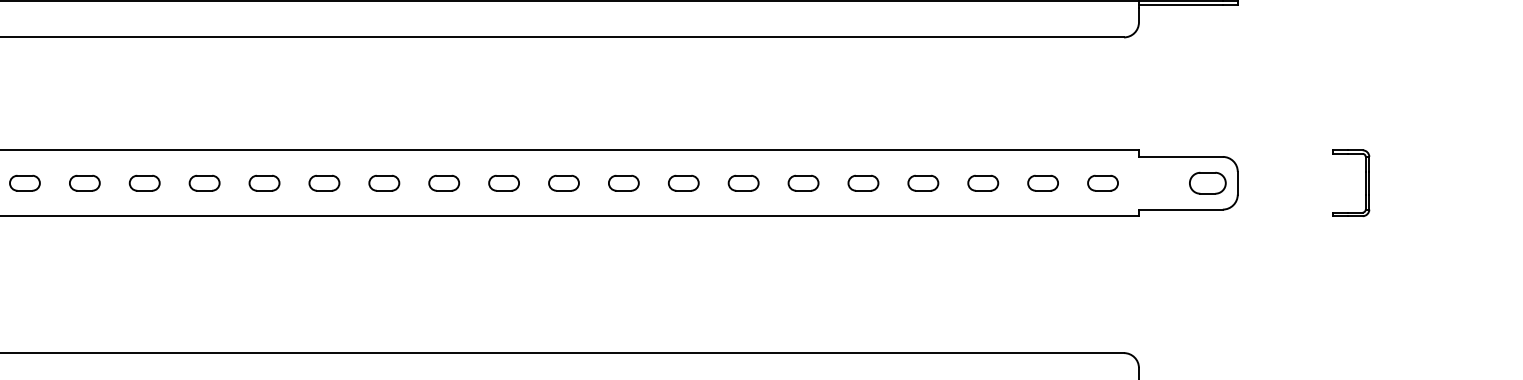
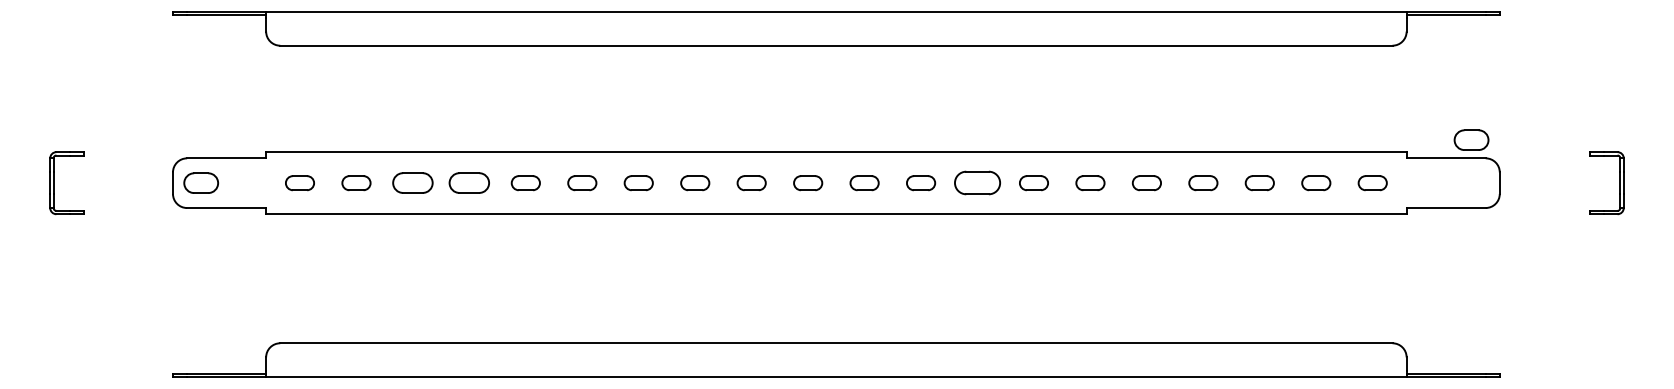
part: (1207, 182) -> (1471, 139), moved
part: (84, 183) -> (412, 183), size x1.4
part: (144, 183) -> (469, 183), size x1.4
part: (683, 183) -> (977, 183), size x1.6

